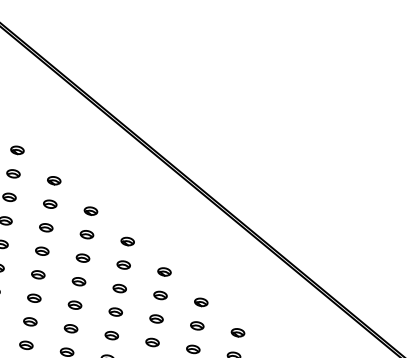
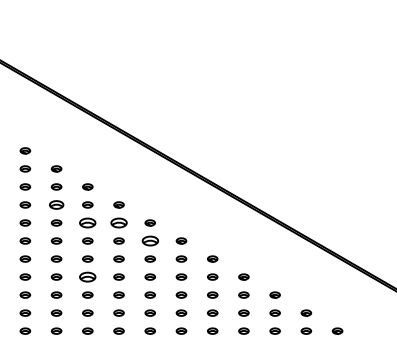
part: (46, 227) -> (56, 204), size x1.4
part: (82, 257) -> (87, 222), size x1.6
part: (123, 264) -> (118, 222), size x1.6
part: (159, 294) -> (149, 240), size x1.6
part: (70, 327) -> (87, 276), size x1.6

